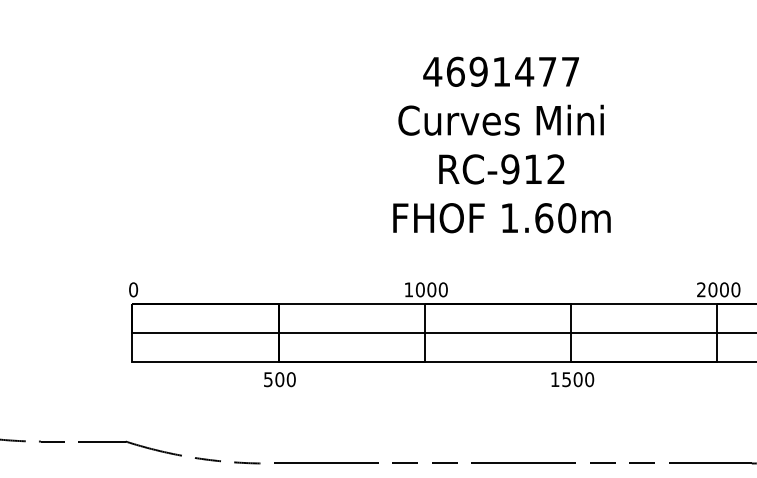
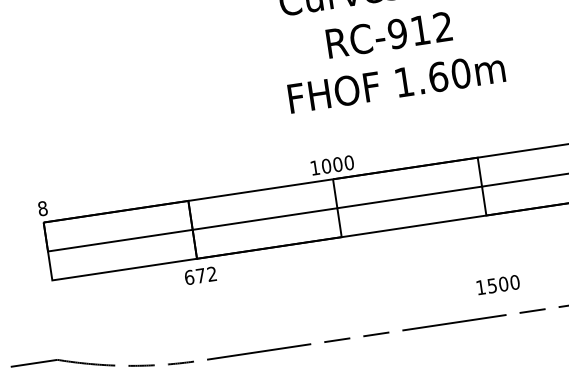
text: (133, 289) -> (42, 208), 0 -> 8
text: (279, 379) -> (200, 275), 500 -> 672
text: (572, 379) -> (498, 284), moved

